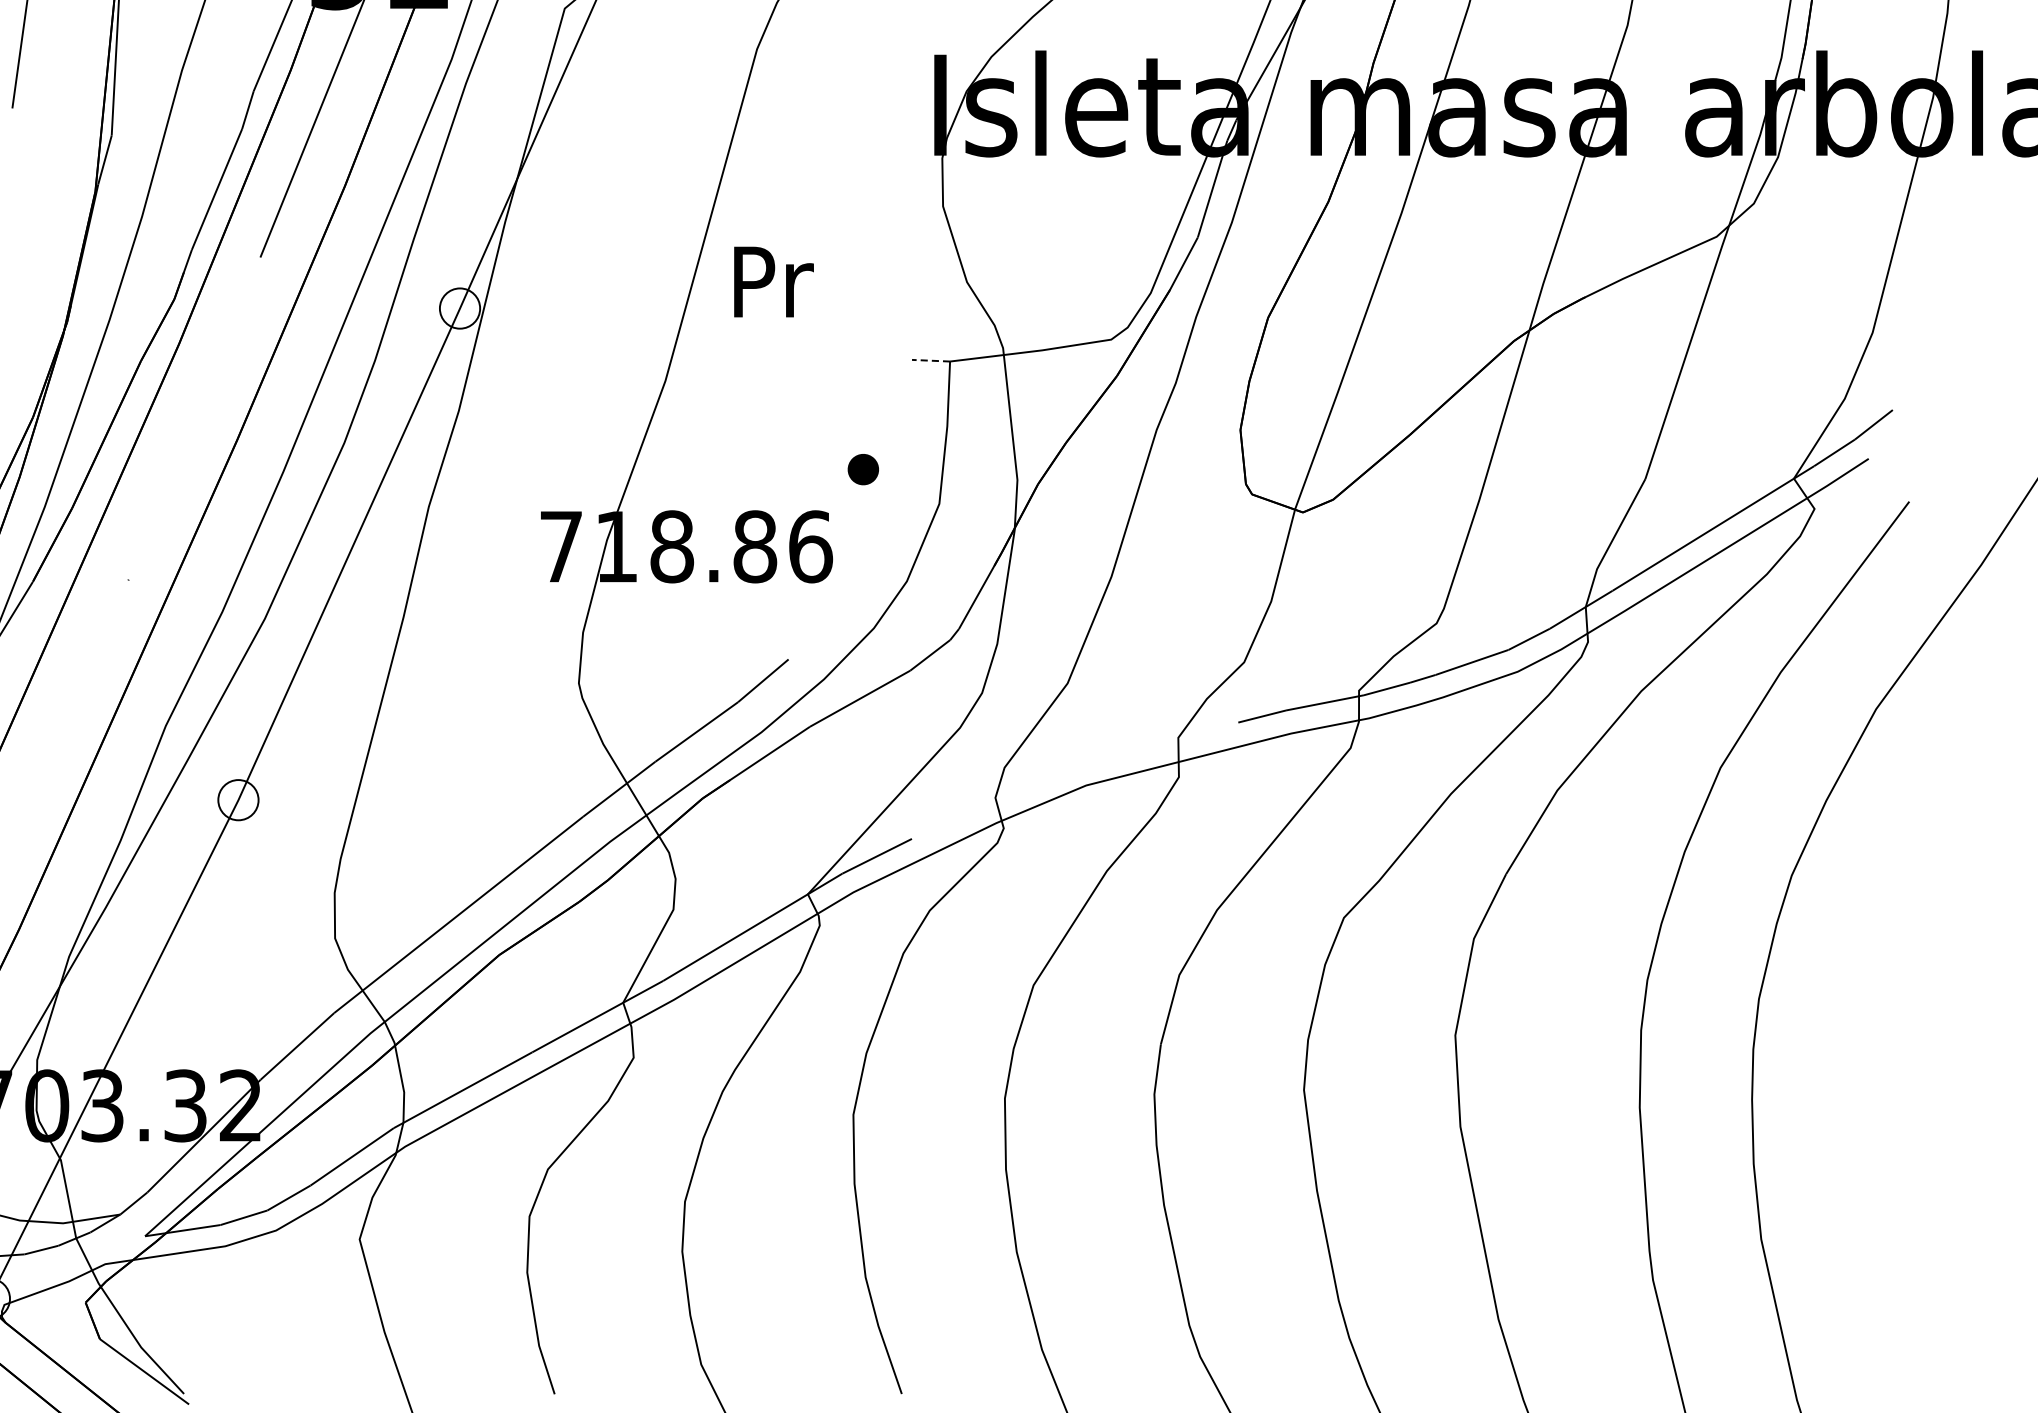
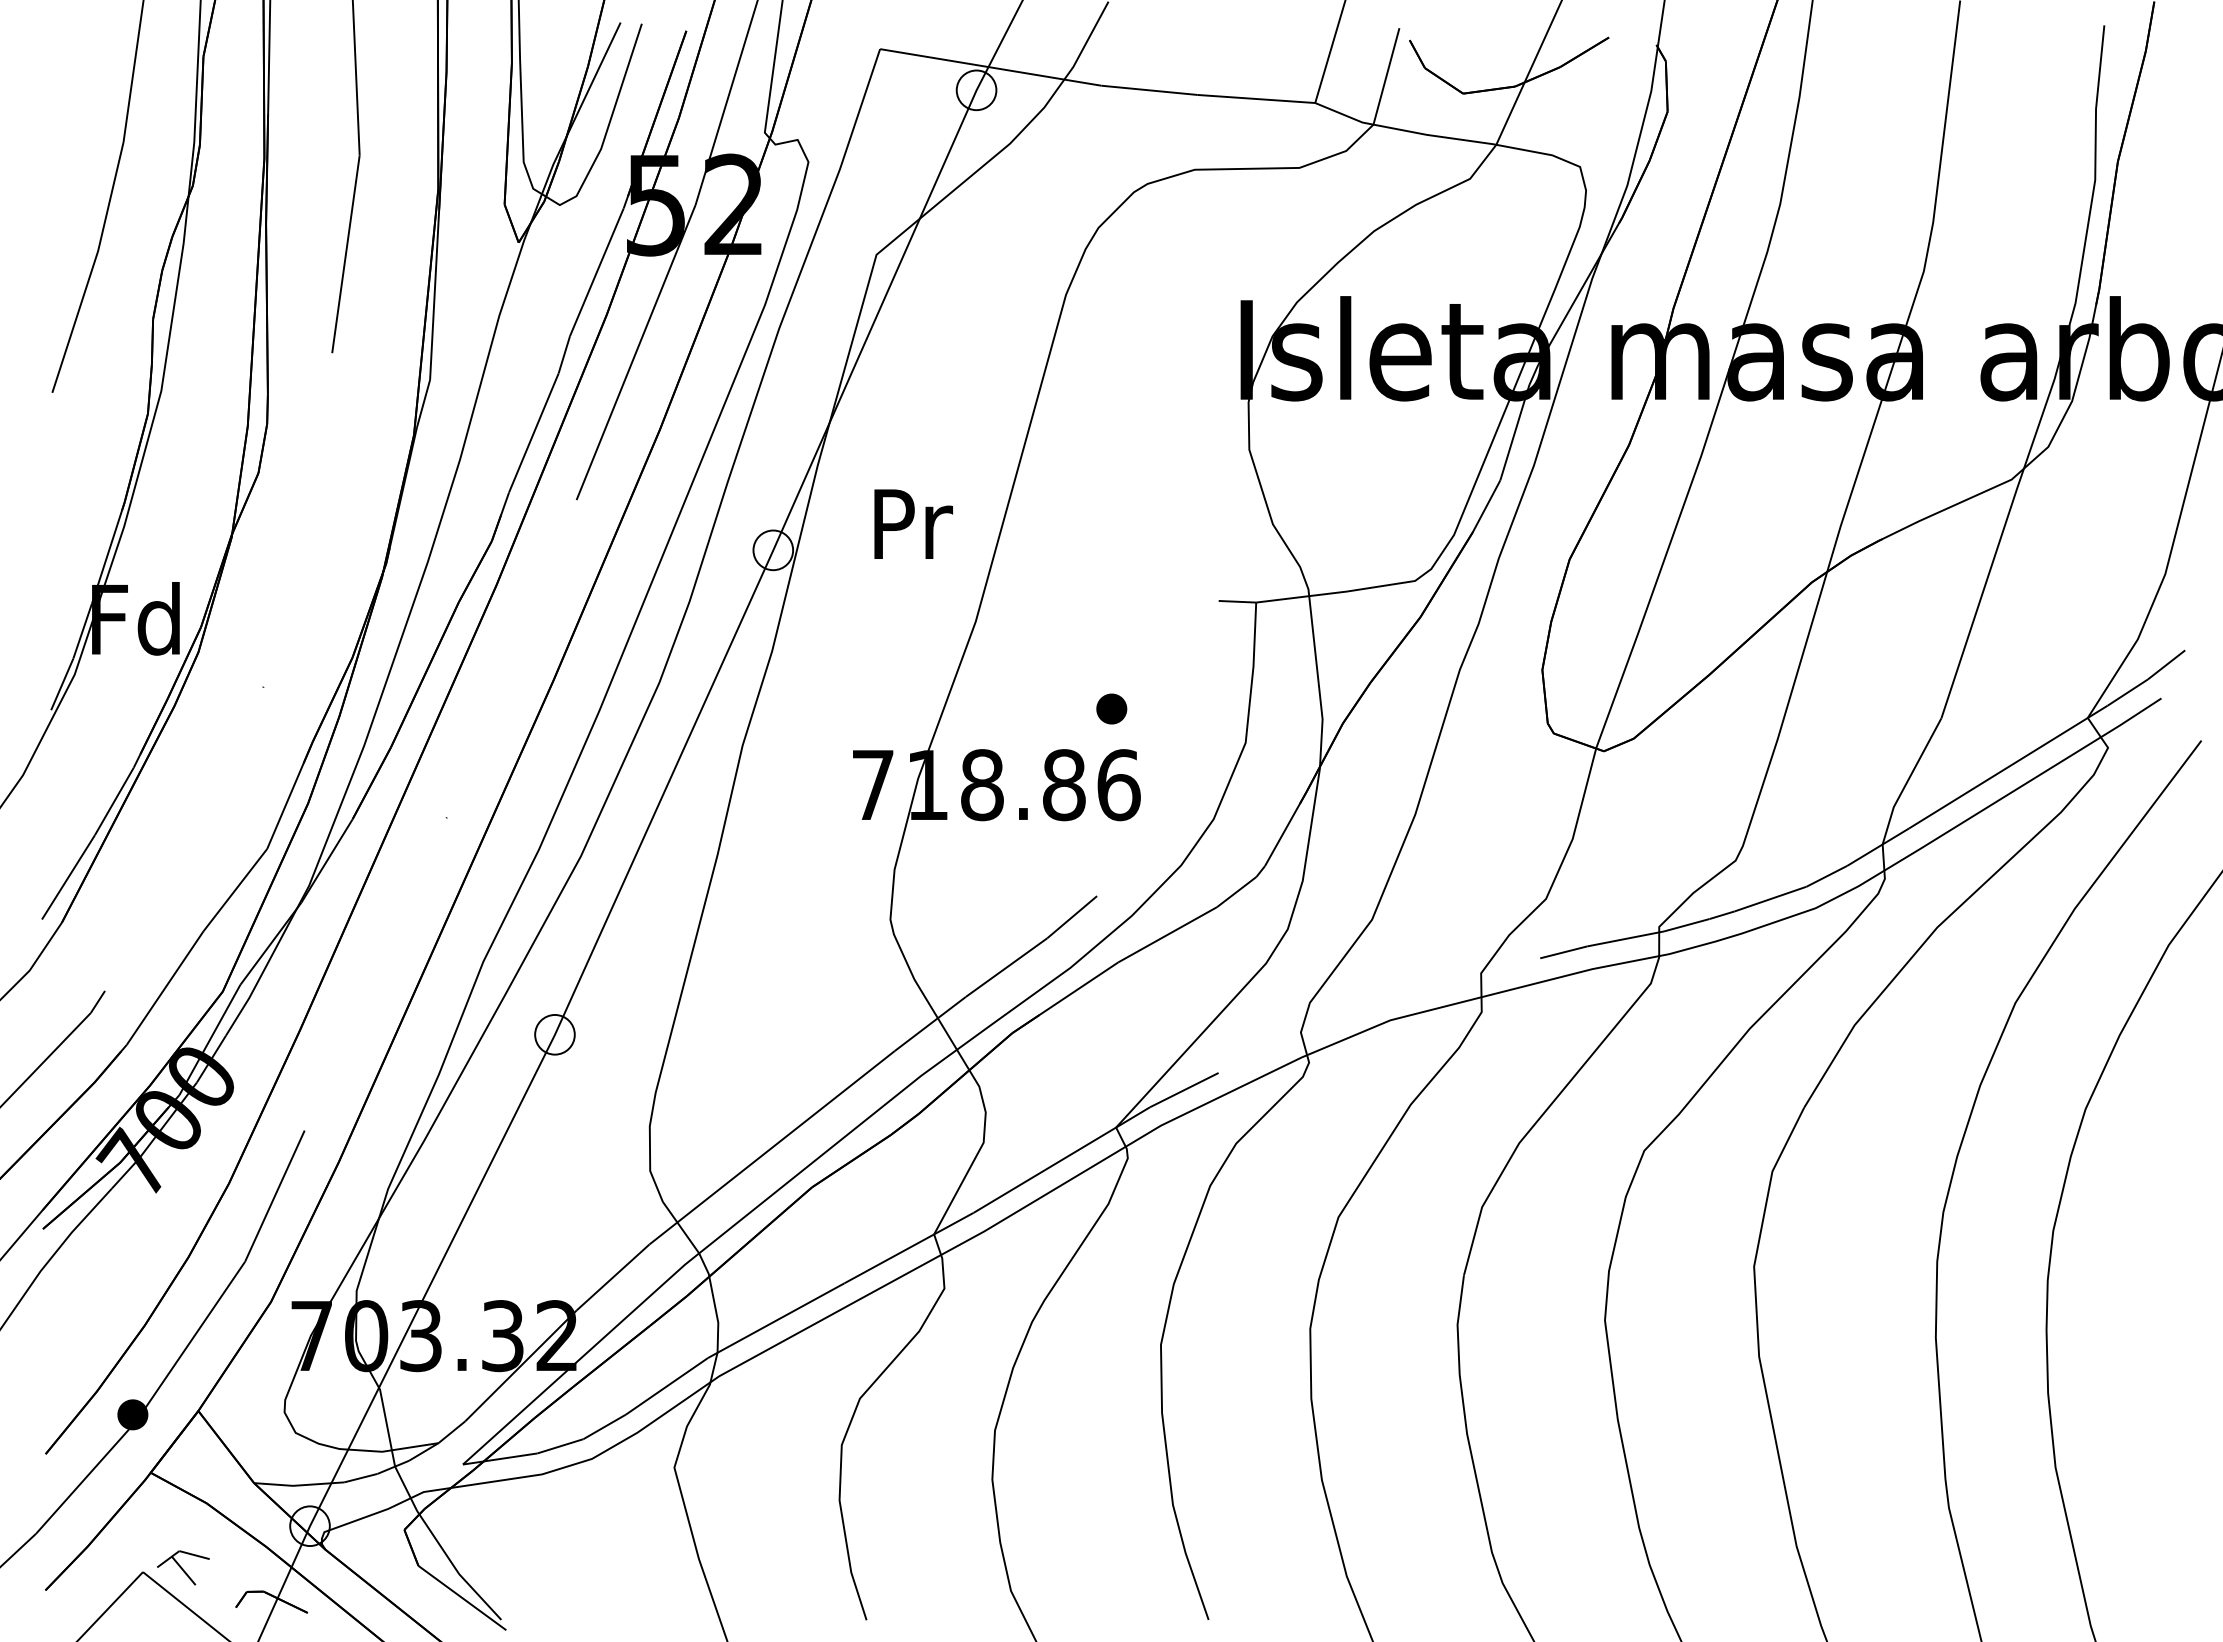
text: (773, 281) -> (913, 523), moved
line: (931, 360) -> (1237, 601), dashed -> solid
part: (863, 469) -> (1111, 708), moved

